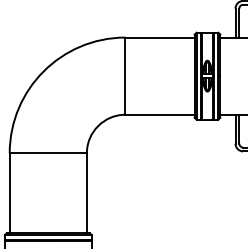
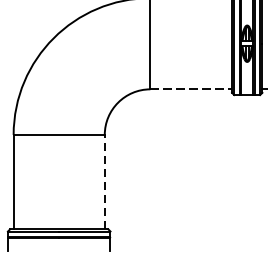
line: (160, 114) -> (191, 89), solid -> dashed
line: (86, 193) -> (104, 182), solid -> dashed

